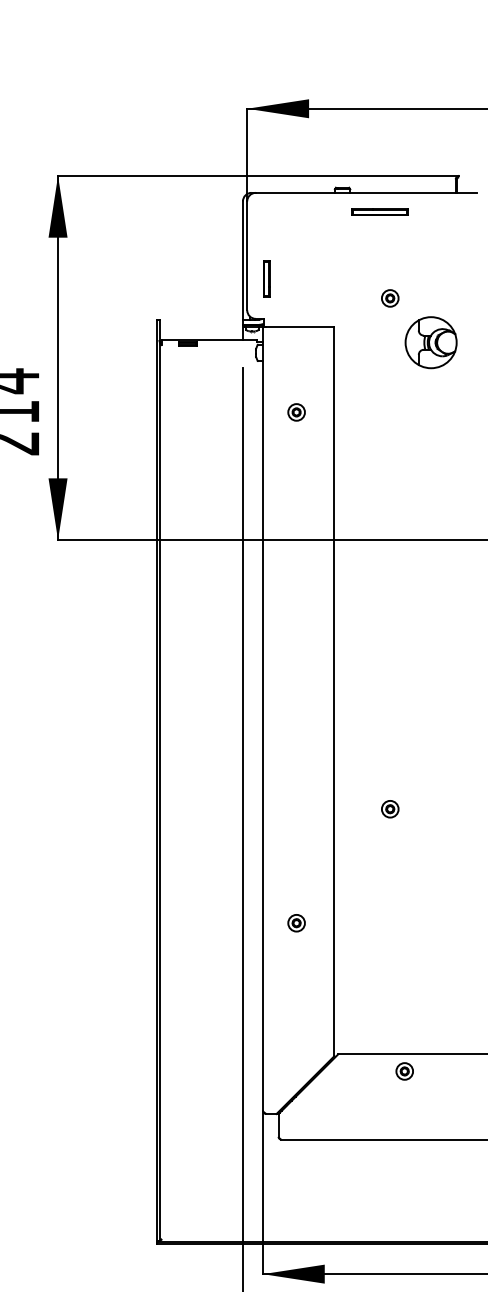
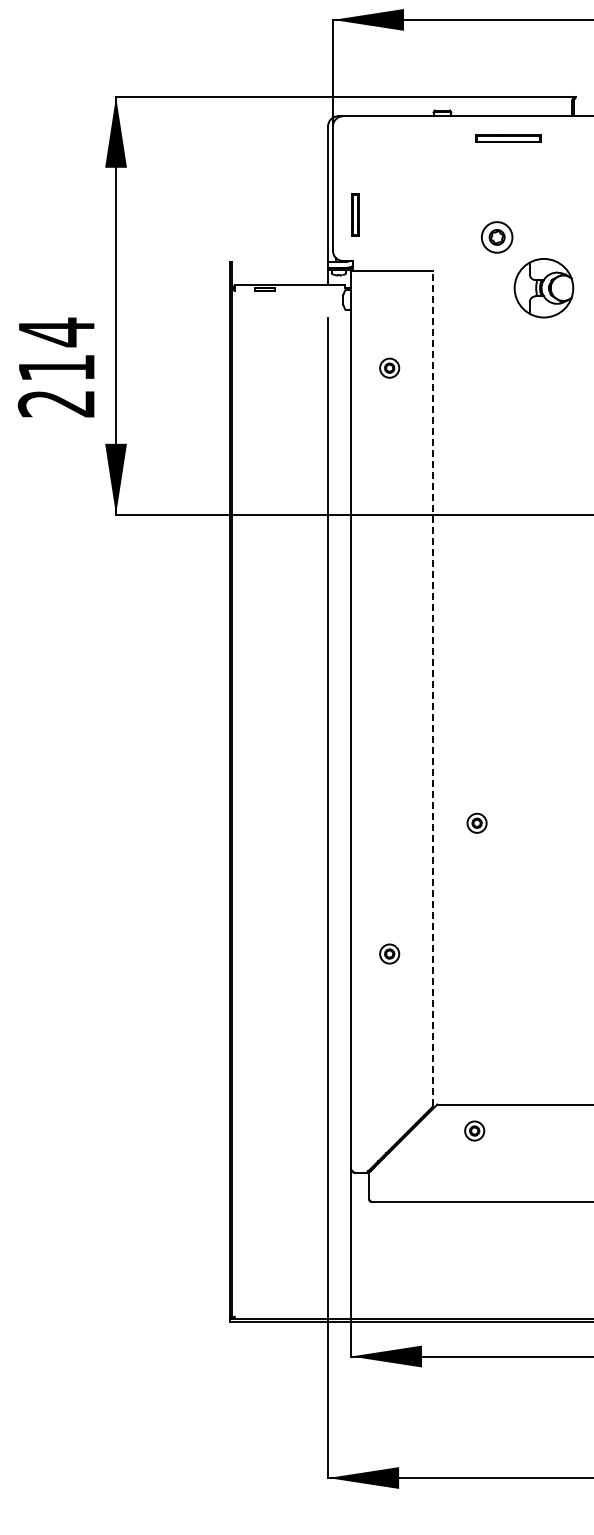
part: (380, 212) -> (508, 138), moved
part: (389, 298) -> (496, 237), size x1.6
line: (334, 691) -> (433, 688), solid -> dashed
part: (389, 808) -> (476, 822), moved
part: (404, 1070) -> (474, 1130), moved

